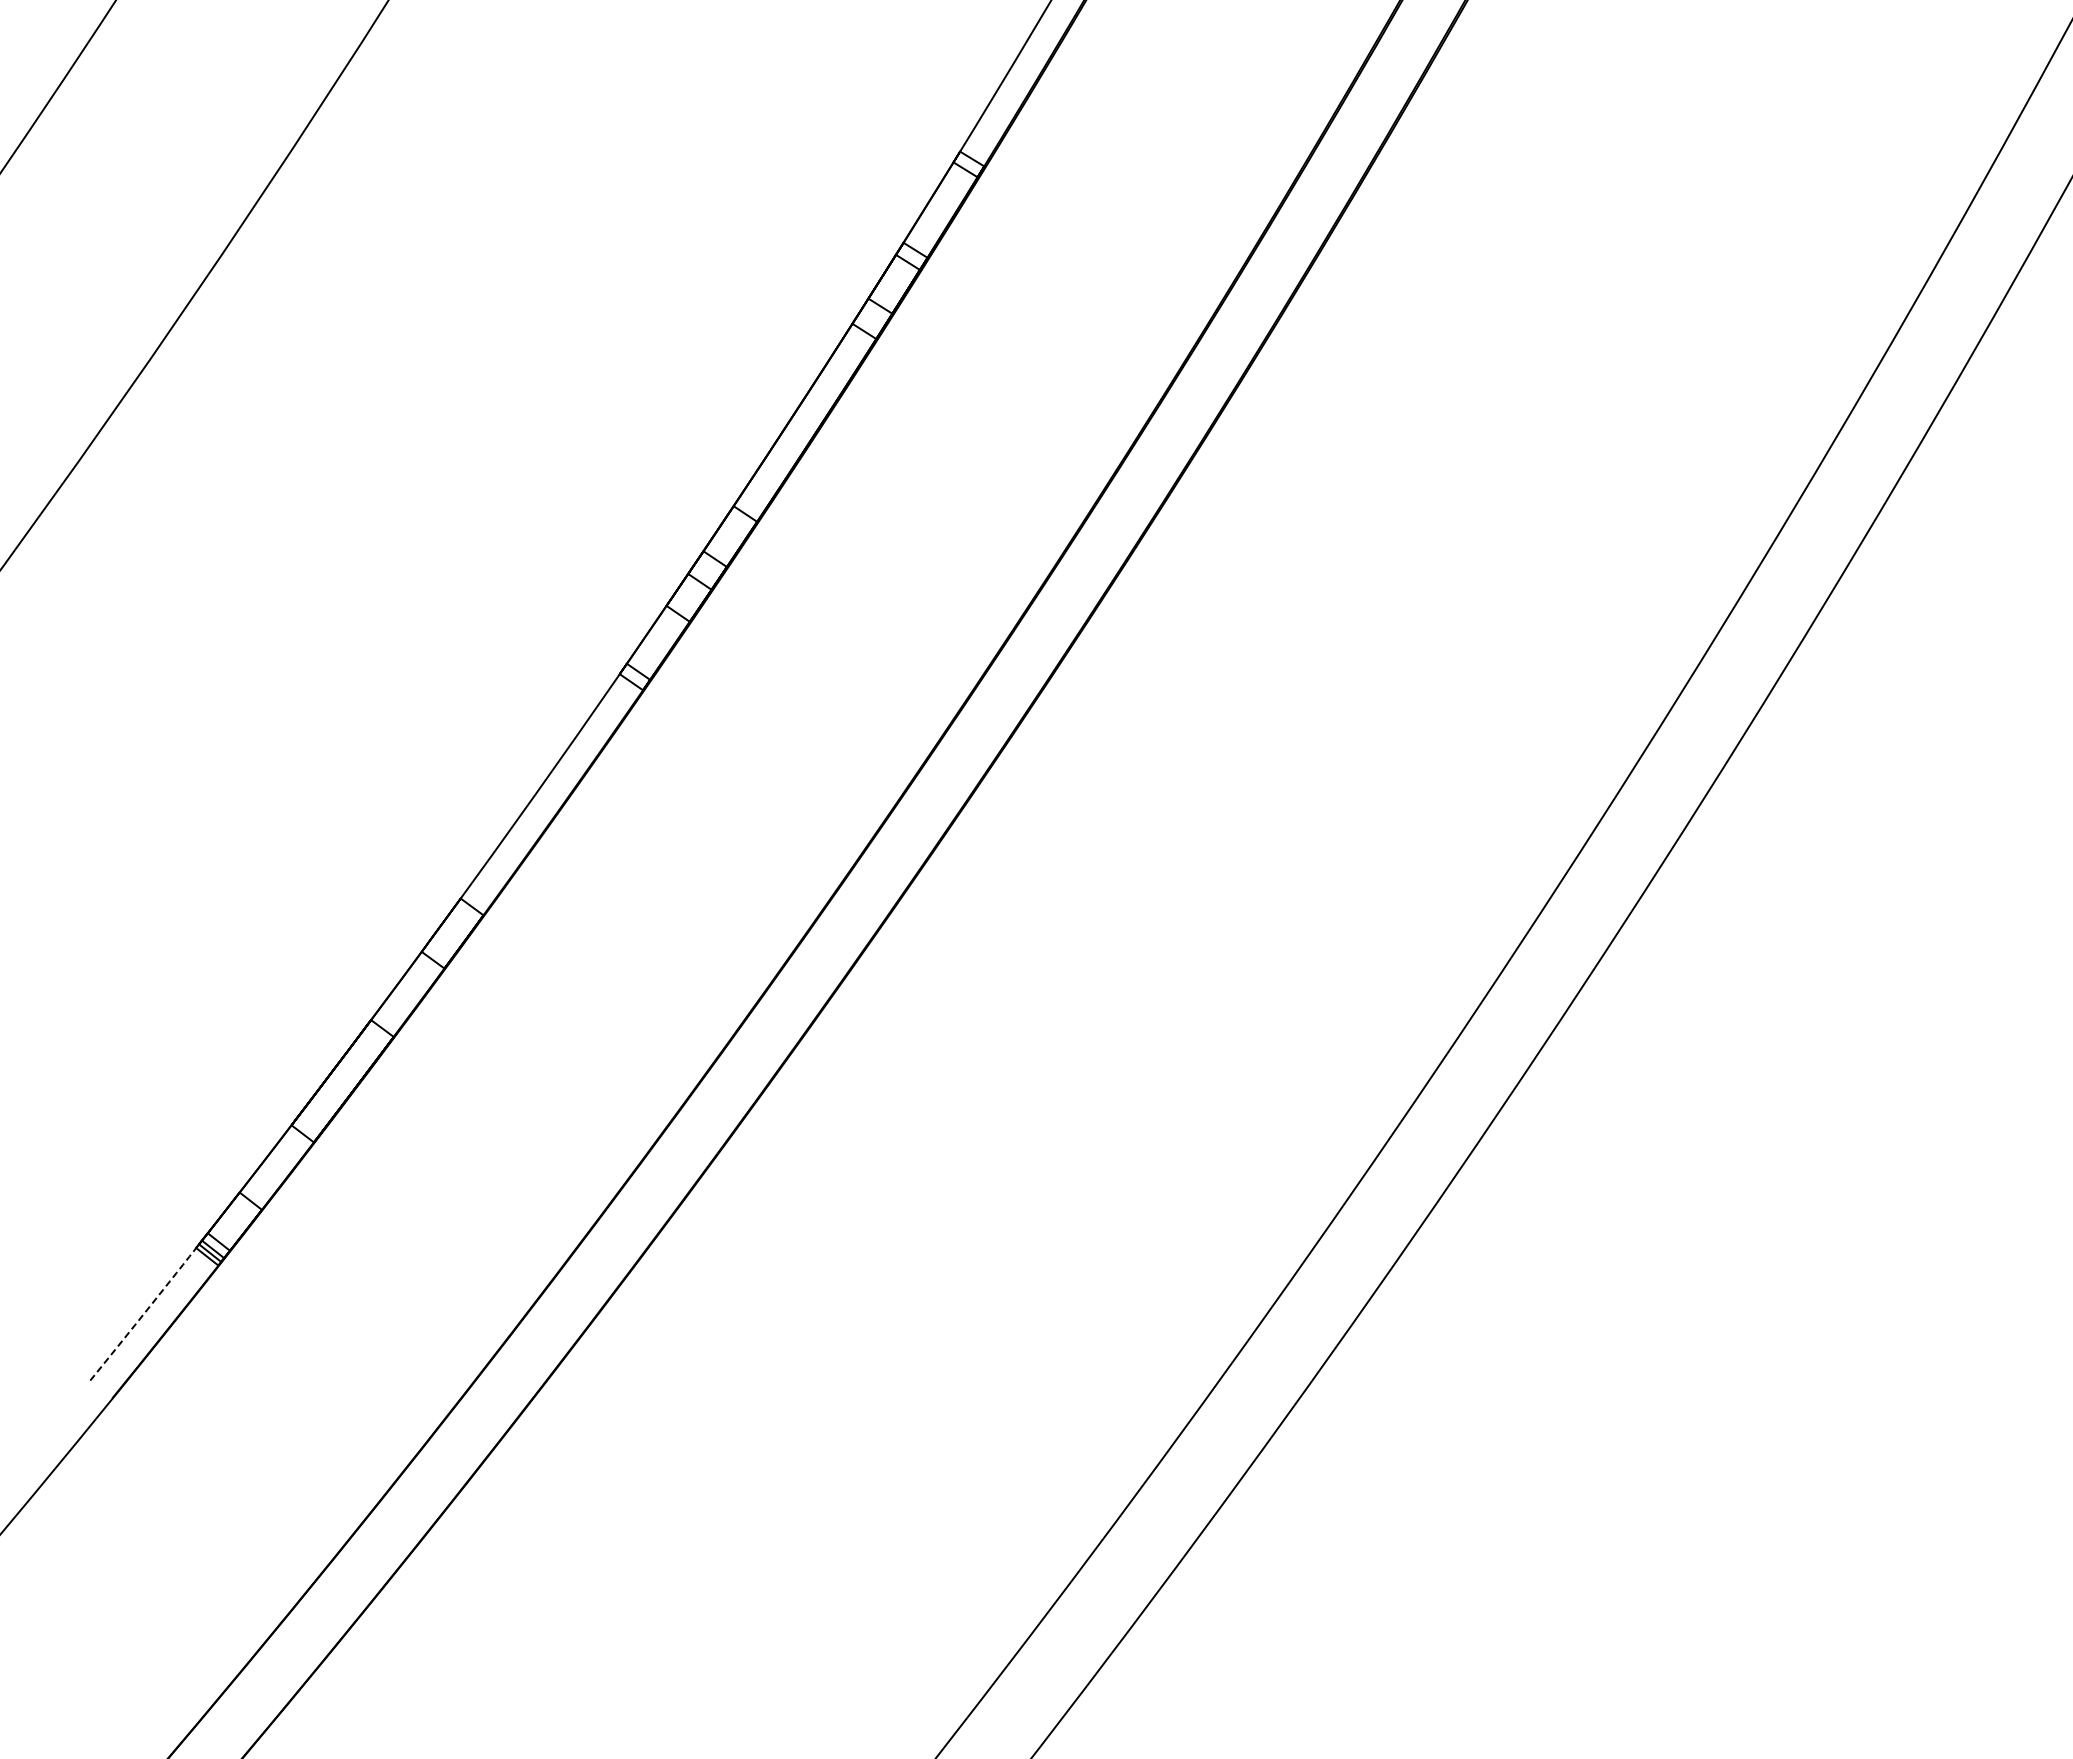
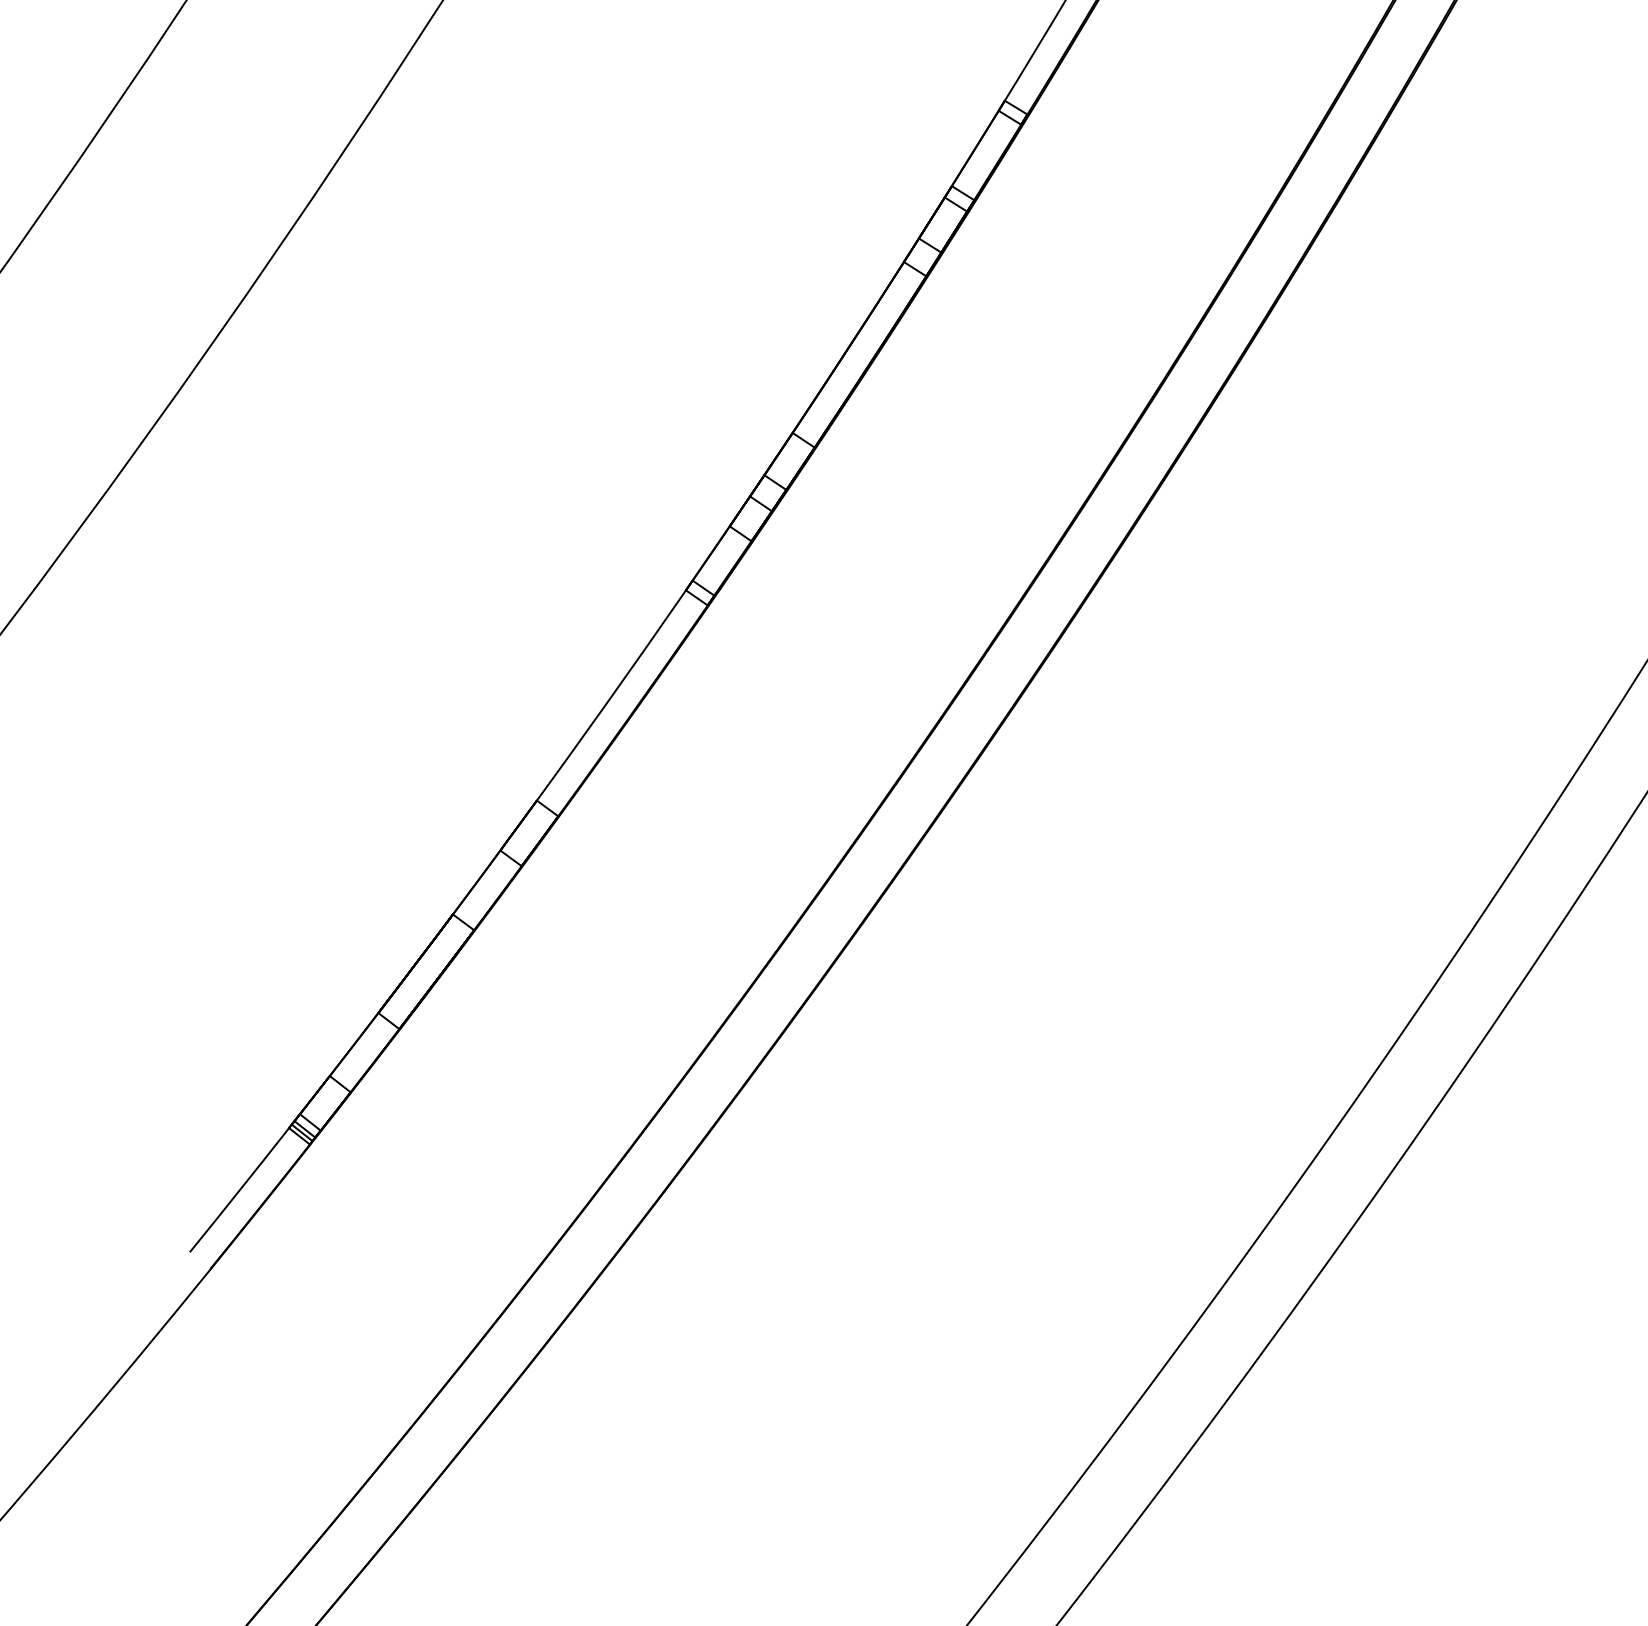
arc: (143, 1314) -> (239, 1190), dashed -> solid

